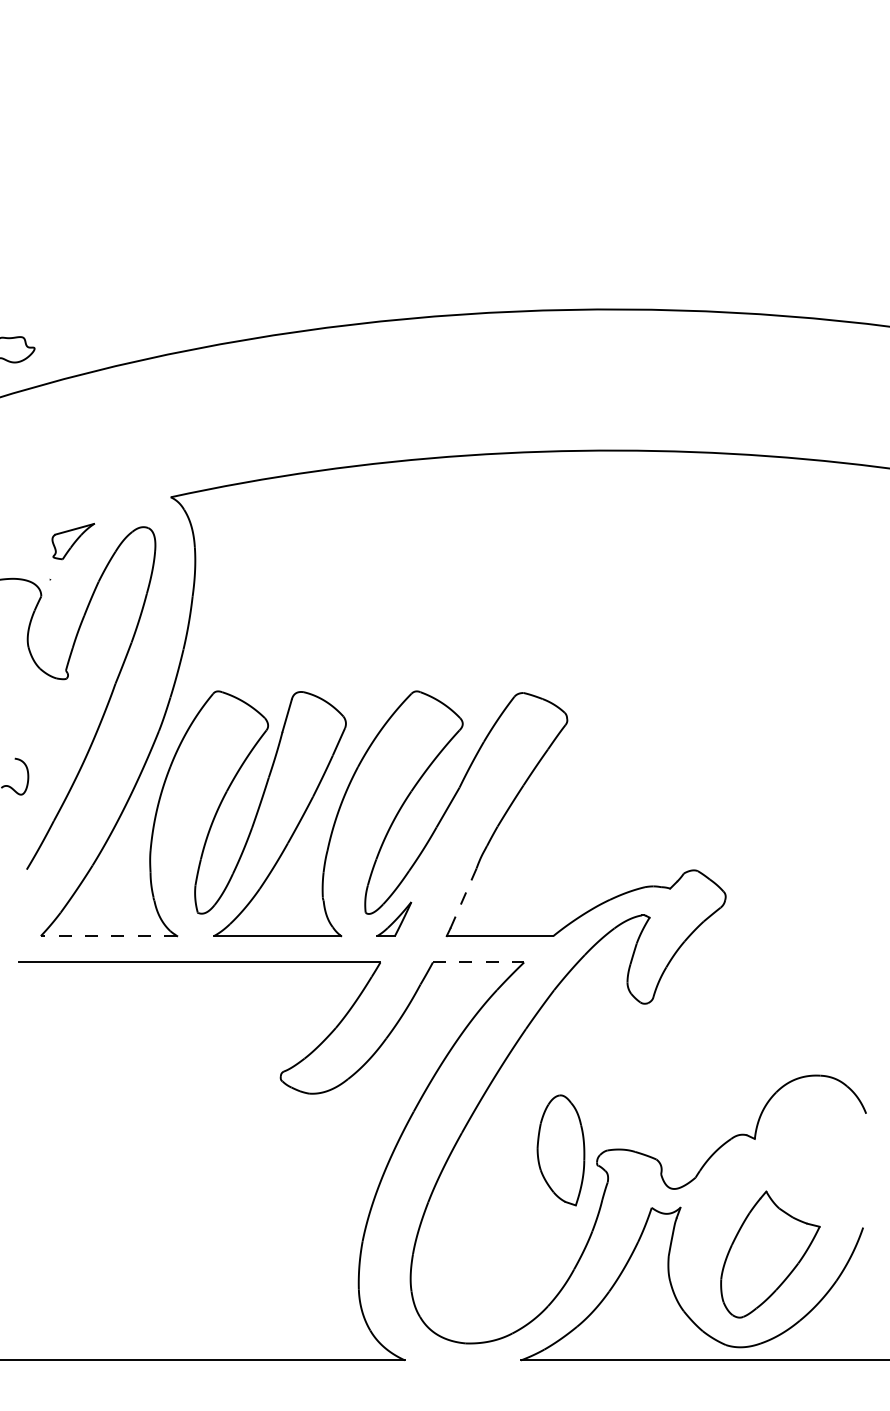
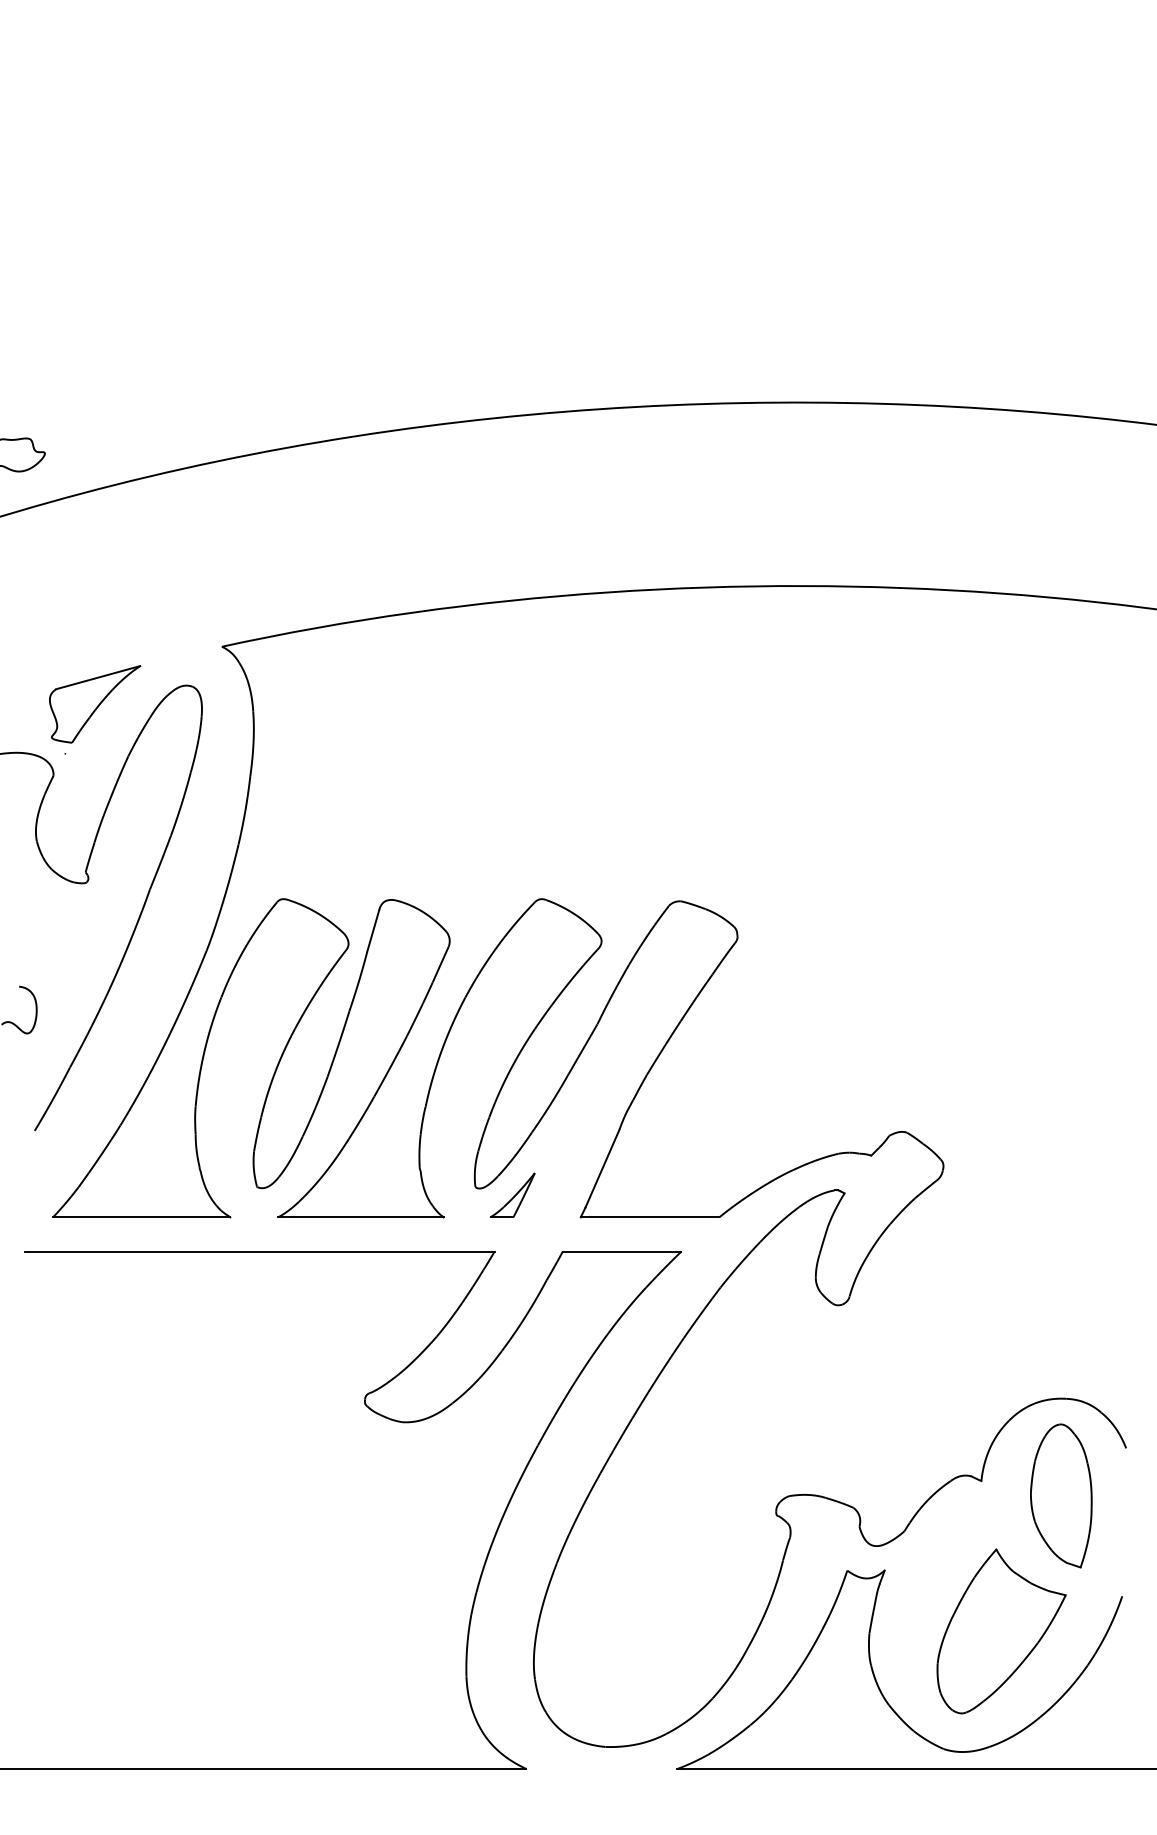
part: (73, 541) -> (95, 704), size x1.67
line: (463, 898) -> (602, 1168), dashed -> solid
line: (108, 936) -> (141, 1217), dashed -> solid
line: (478, 962) -> (622, 1251), dashed -> solid
part: (561, 1150) -> (1061, 1495), moved

